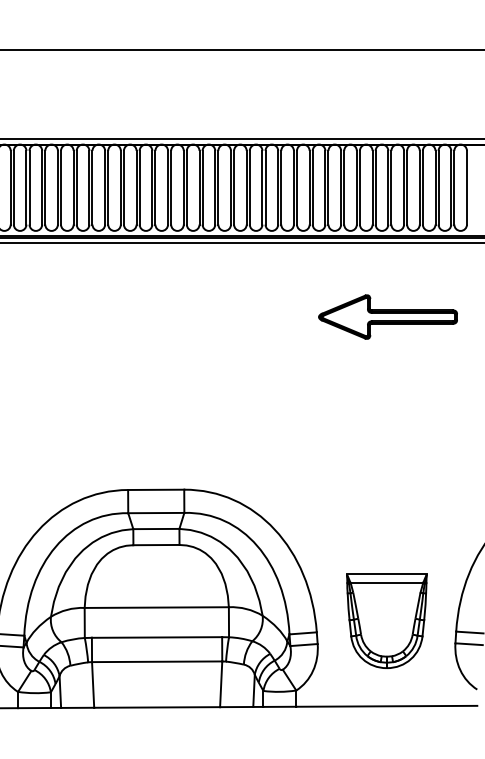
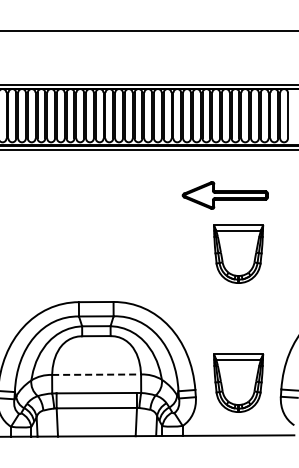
part: (386, 317) -> (224, 195), moved
part: (386, 411) -> (238, 253), added
line: (158, 607) -> (97, 374), solid -> dashed

